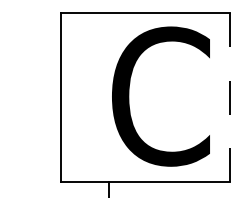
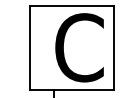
line: (229, 97) -> (113, 48), dashed -> solid

